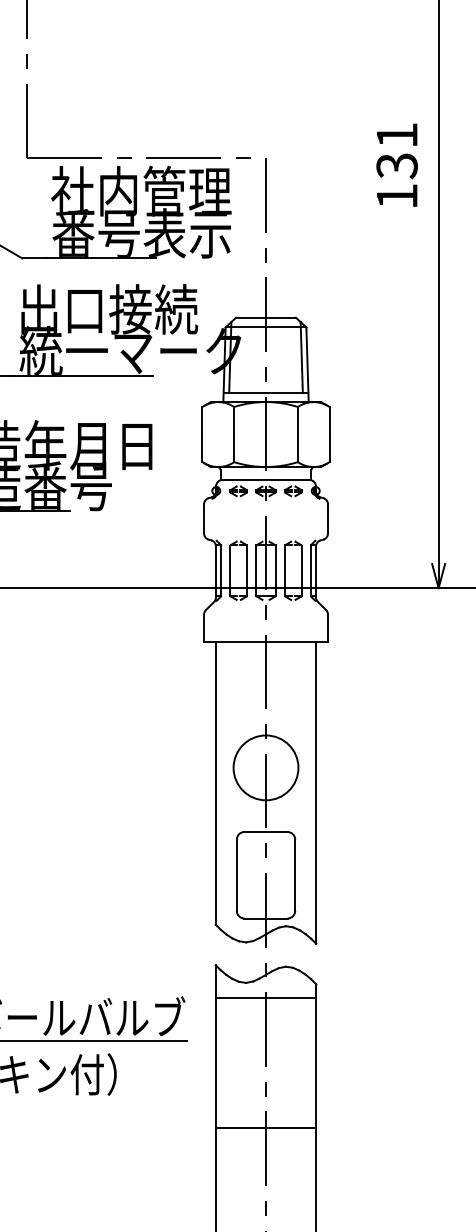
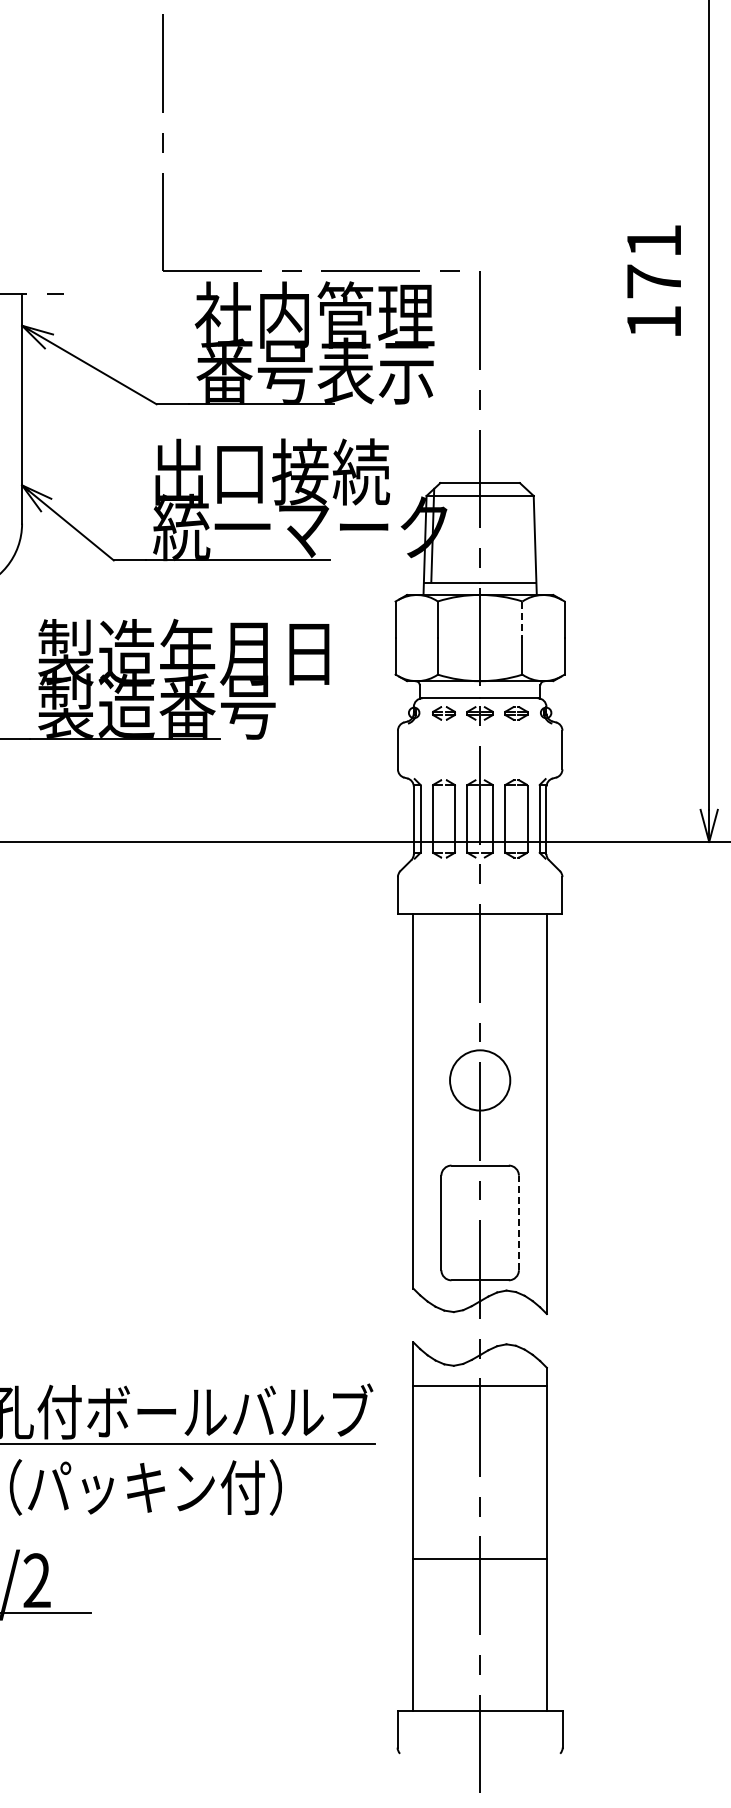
text: (396, 165) -> (653, 281), 131 -> 171
line: (301, 357) -> (527, 535), removed
line: (297, 421) -> (522, 620), solid -> dashed
circle: (266, 767) -> (480, 1080), size x0.7
line: (295, 874) -> (519, 1222), solid -> dashed

